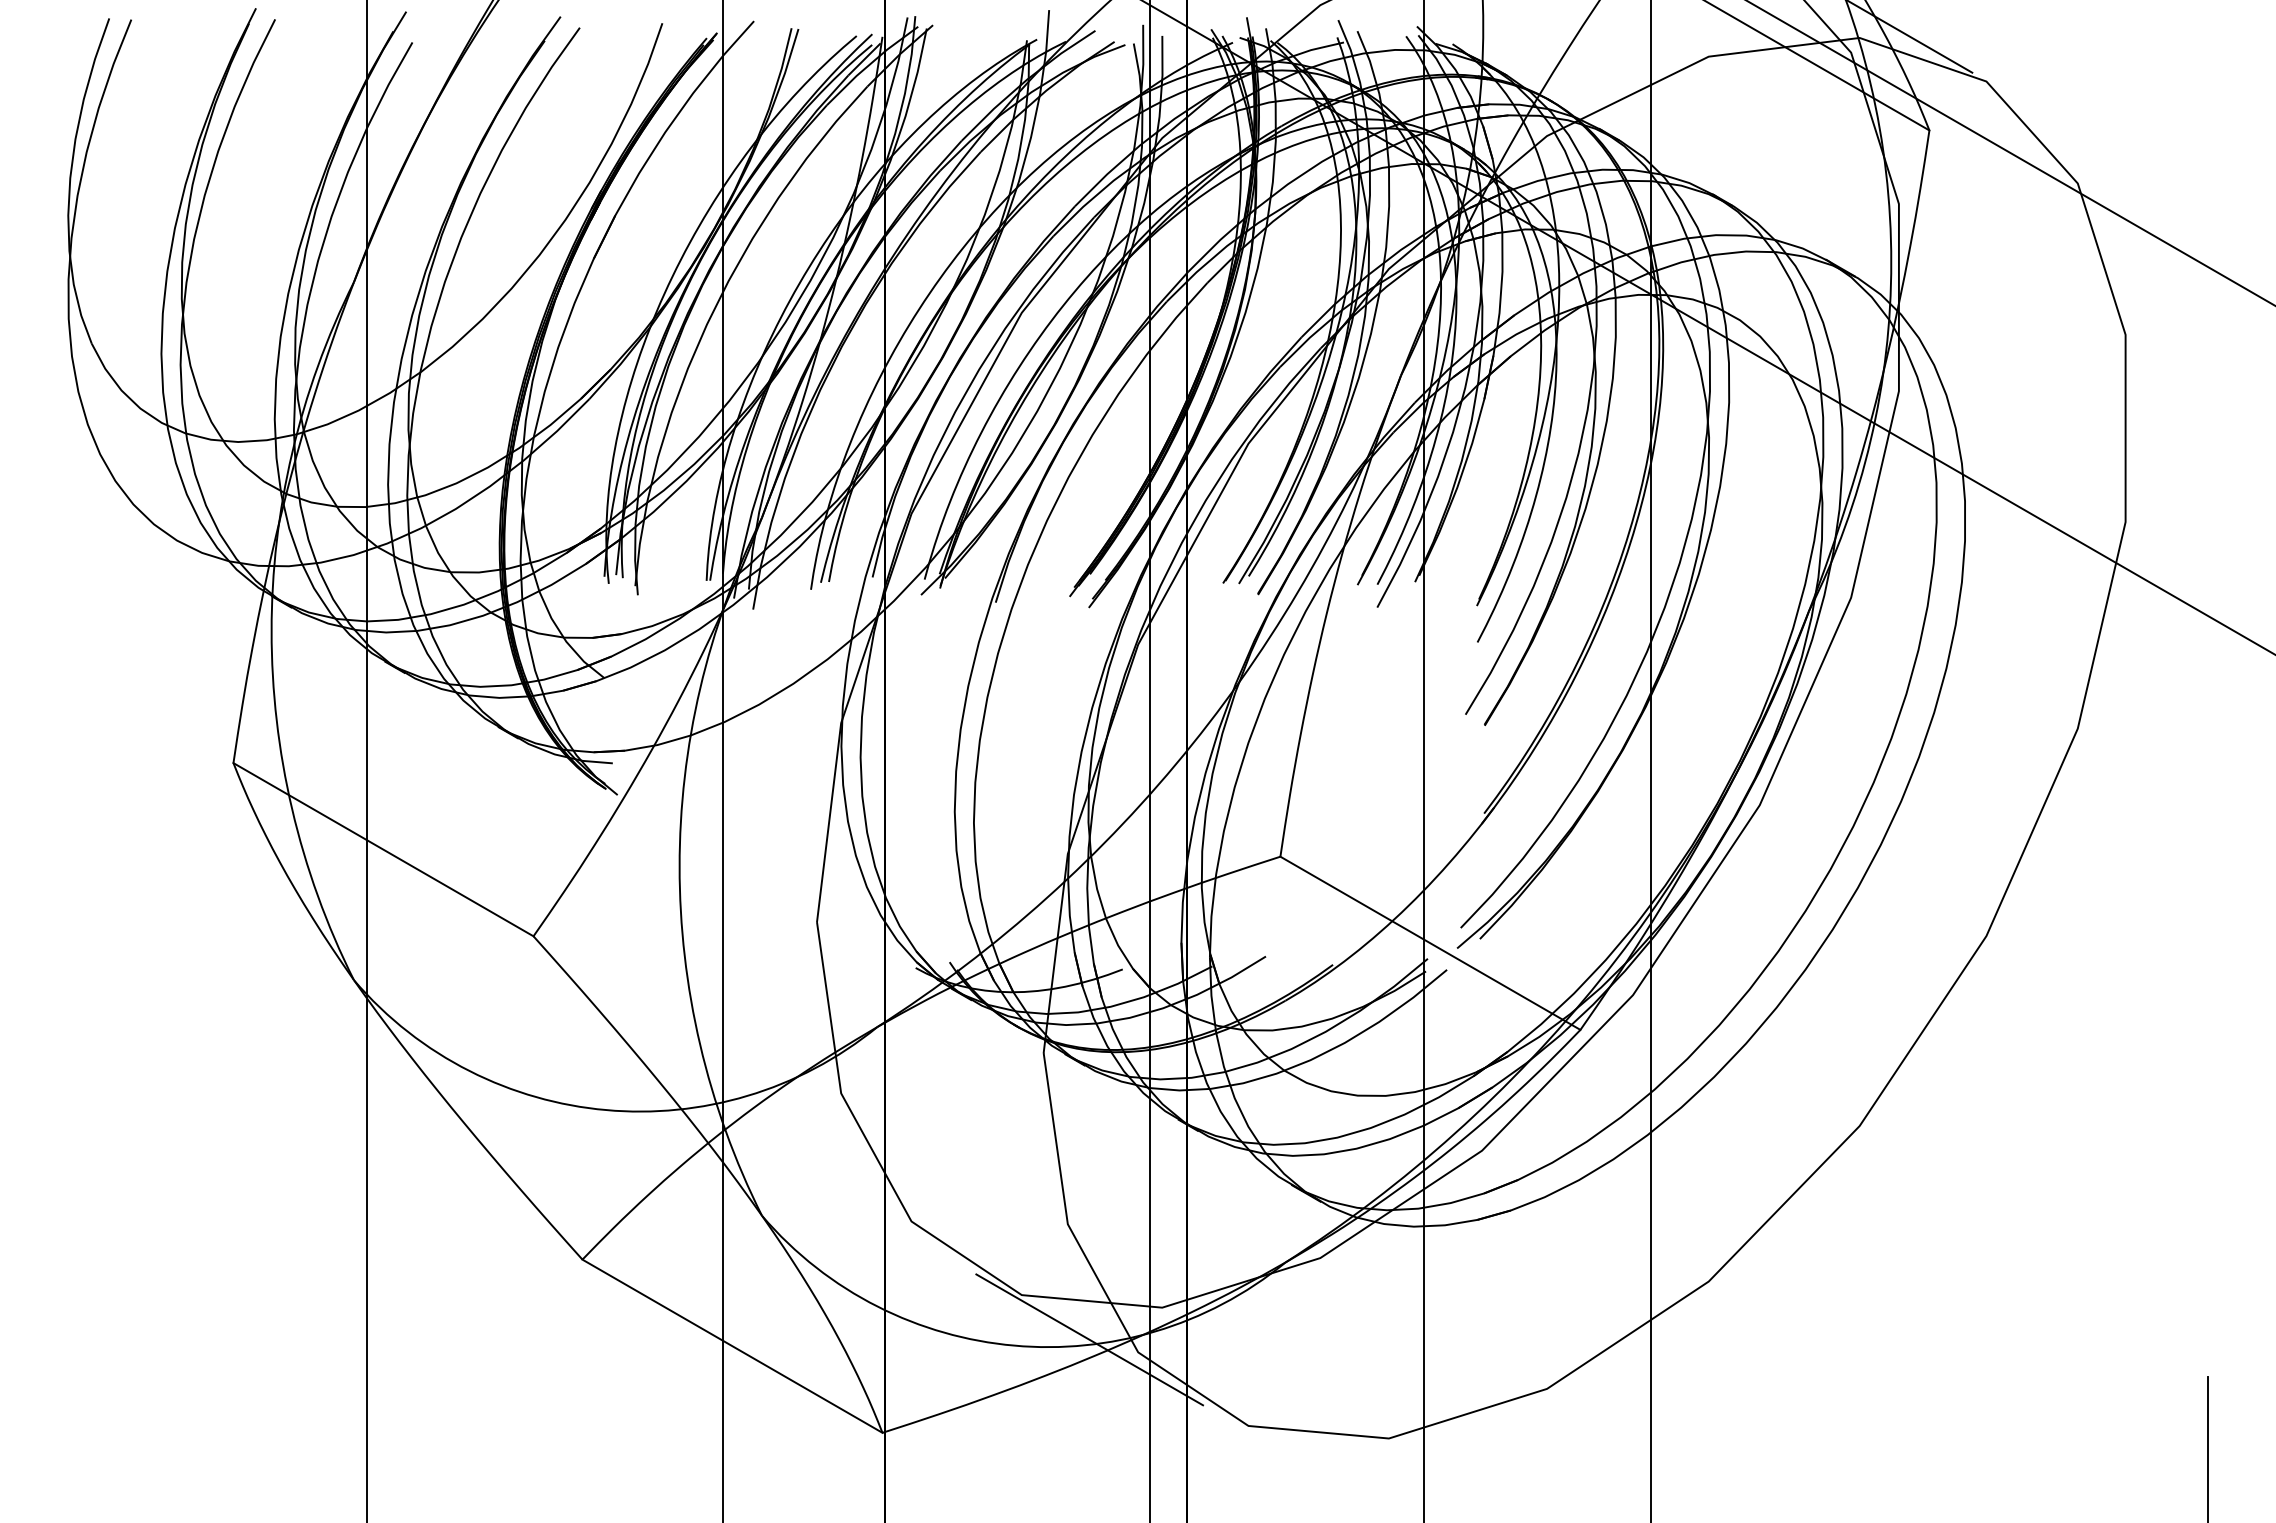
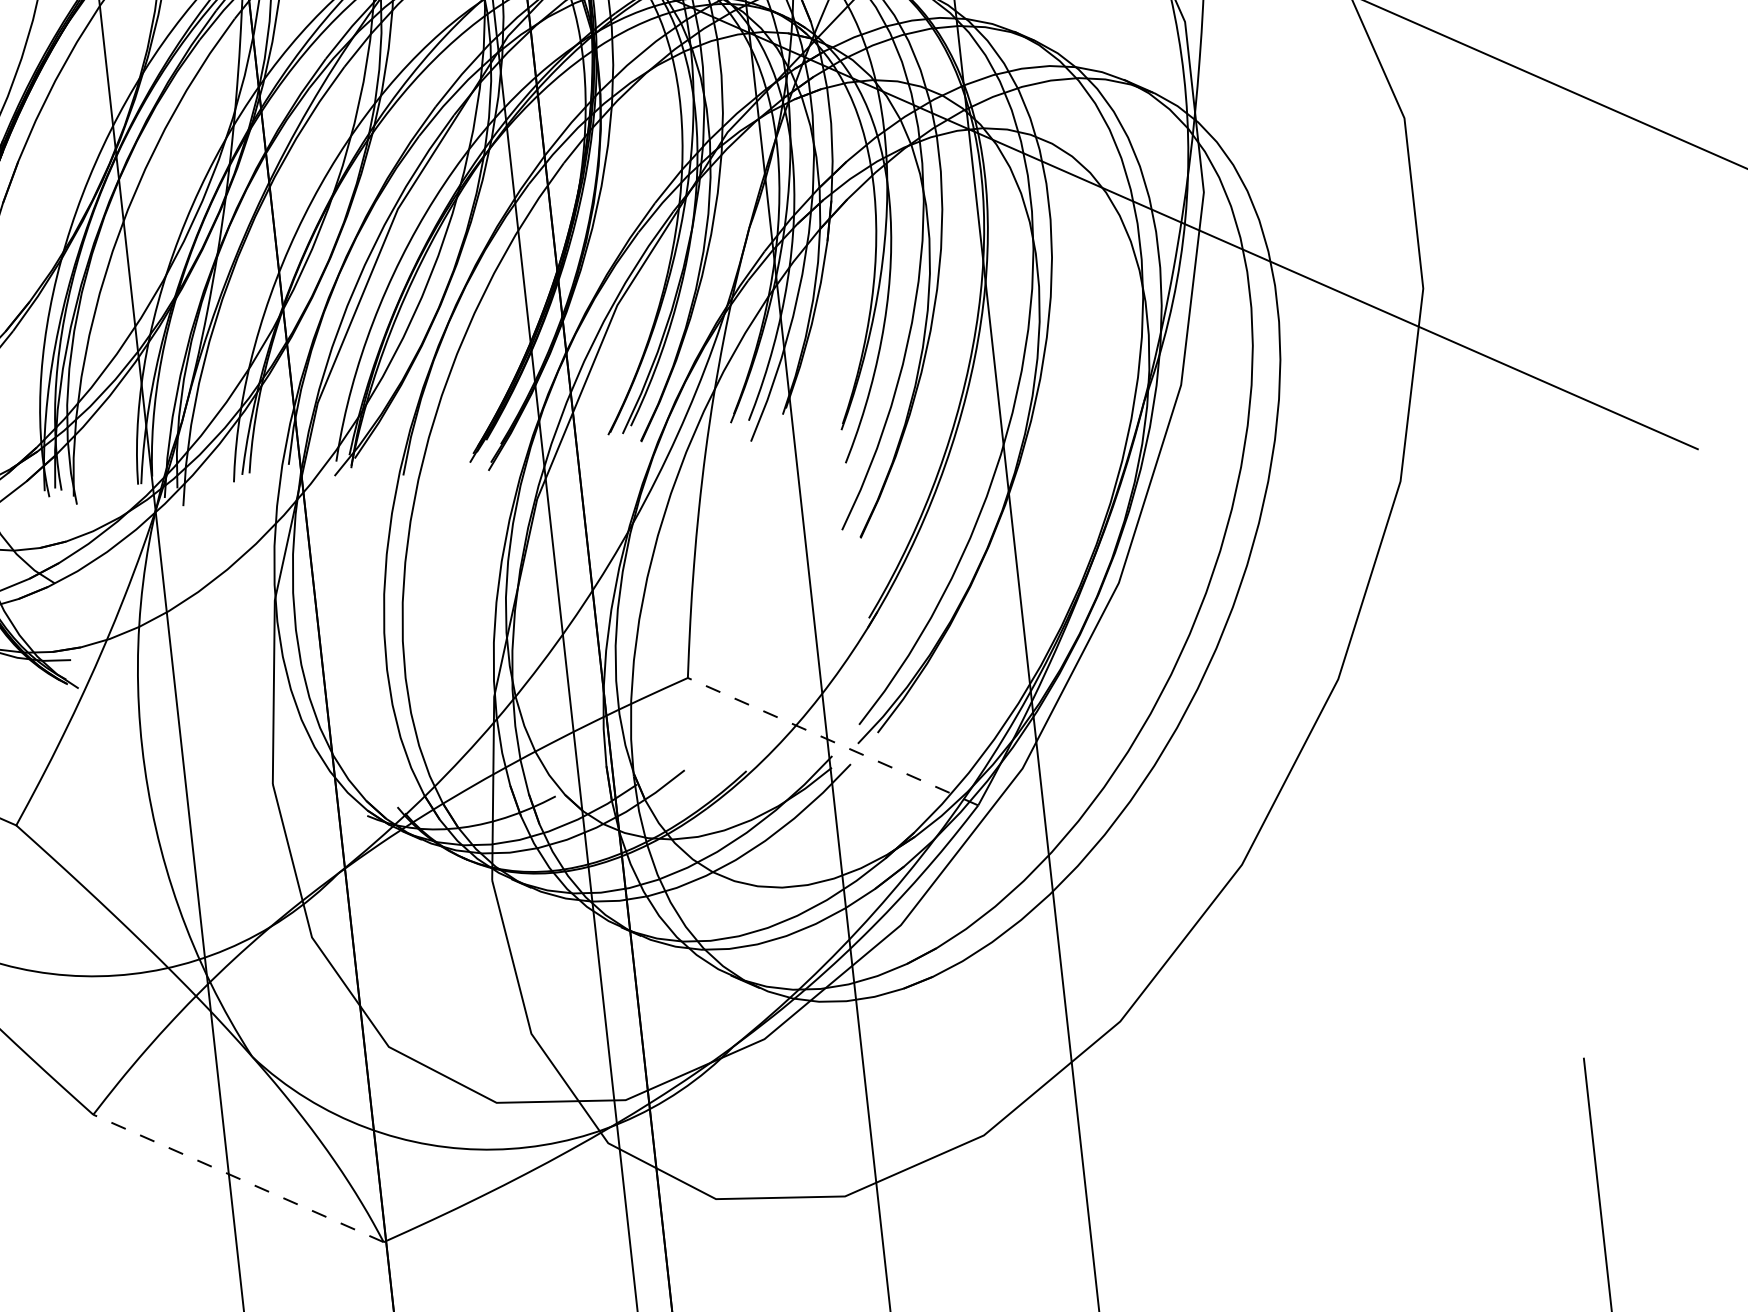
line: (1430, 943) -> (833, 741), solid -> dashed
line: (1089, 1339) -> (562, 1136), removed
line: (732, 1345) -> (238, 1177), solid -> dashed

